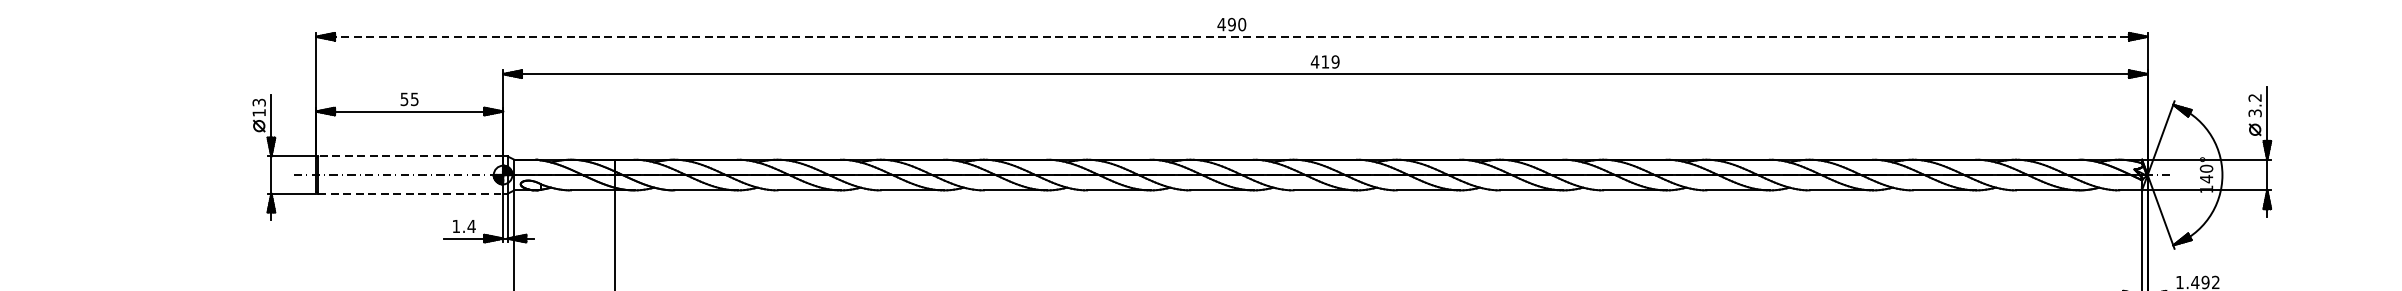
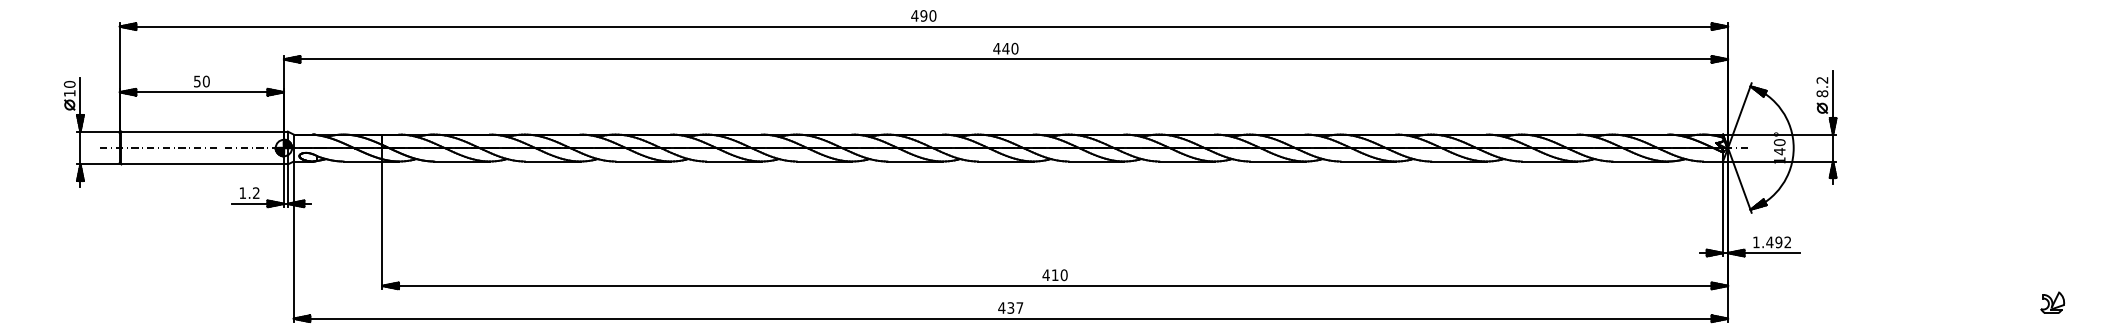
line: (1232, 36) -> (924, 26), dashed -> solid
text: (1330, 61) -> (1010, 48), 419 -> 440
text: (413, 99) -> (205, 81), 55 -> 50
text: (258, 101) -> (69, 83), 13 -> 10
text: (2255, 112) -> (1822, 93), 3.2 -> 8.2
line: (410, 156) -> (202, 131), dashed -> solid
line: (411, 193) -> (203, 164), dashed -> solid
text: (470, 225) -> (255, 192), 1.4 -> 1.2

